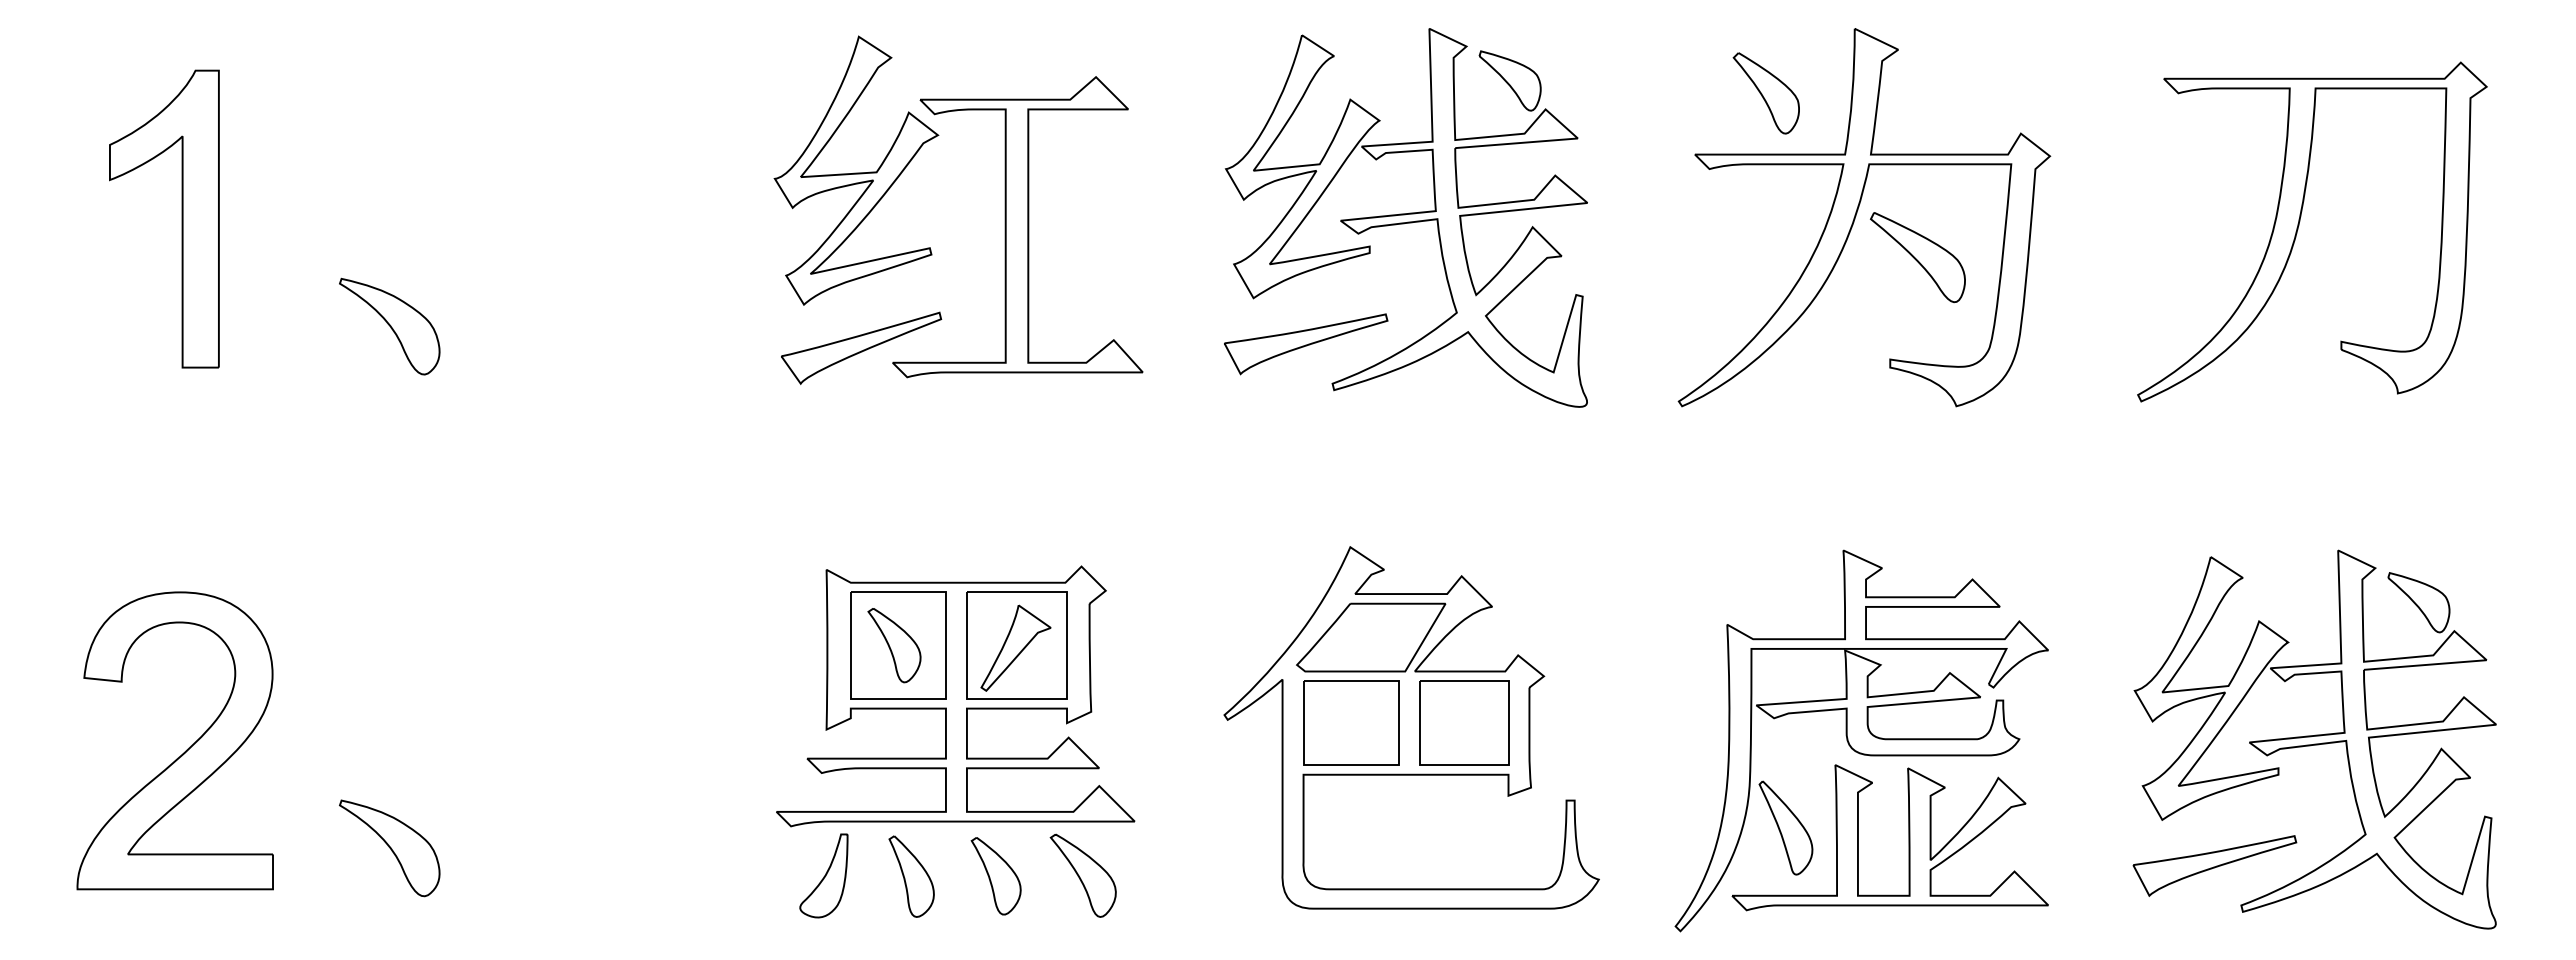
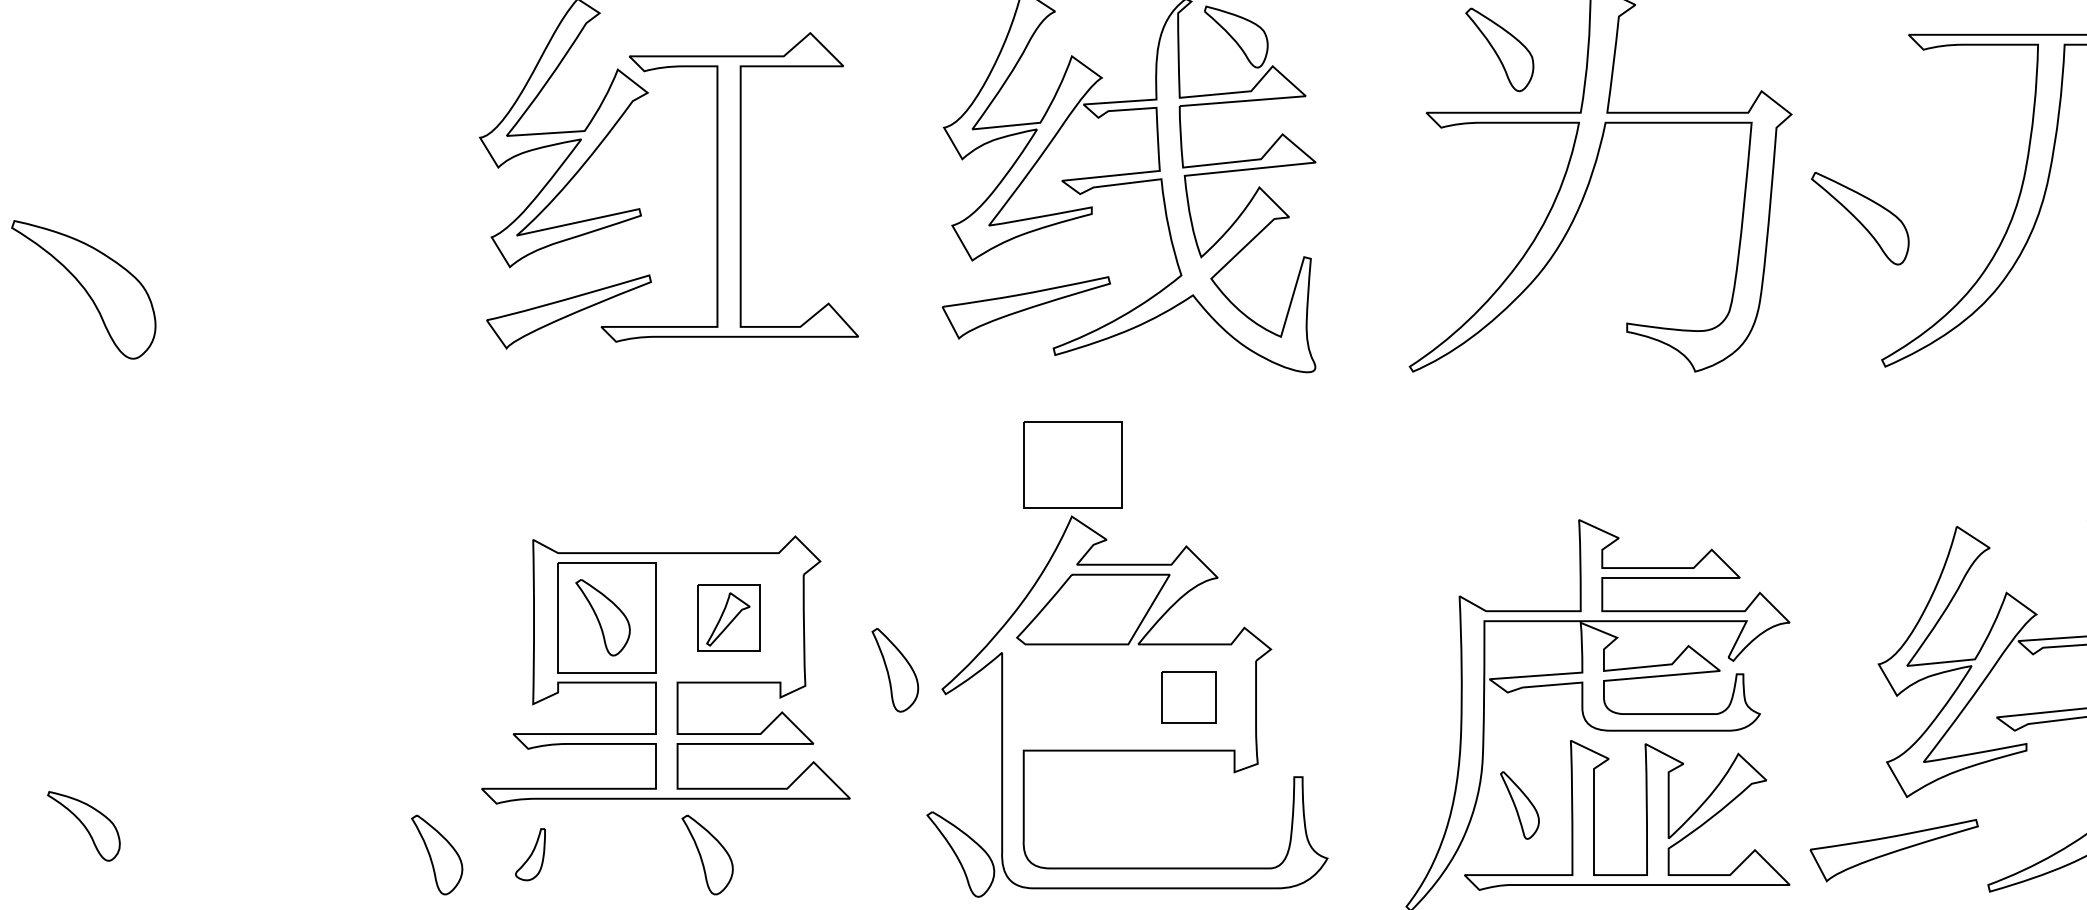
part: (1917, 257) -> (1859, 218), moved
part: (389, 326) -> (83, 289), size x1.4
part: (1016, 645) -> (728, 617), size x0.6
part: (1351, 722) -> (1073, 464), moved
part: (1464, 722) -> (1189, 696), size x0.6
part: (1785, 827) -> (1519, 804), size x0.7
part: (389, 848) -> (83, 826), size x0.7
part: (2214, 865) -> (1893, 850), moved
part: (823, 875) -> (530, 854), size x0.6
part: (1082, 875) -> (959, 854), moved
part: (732, 876) -> (436, 855), added
part: (911, 876) -> (895, 670), moved

